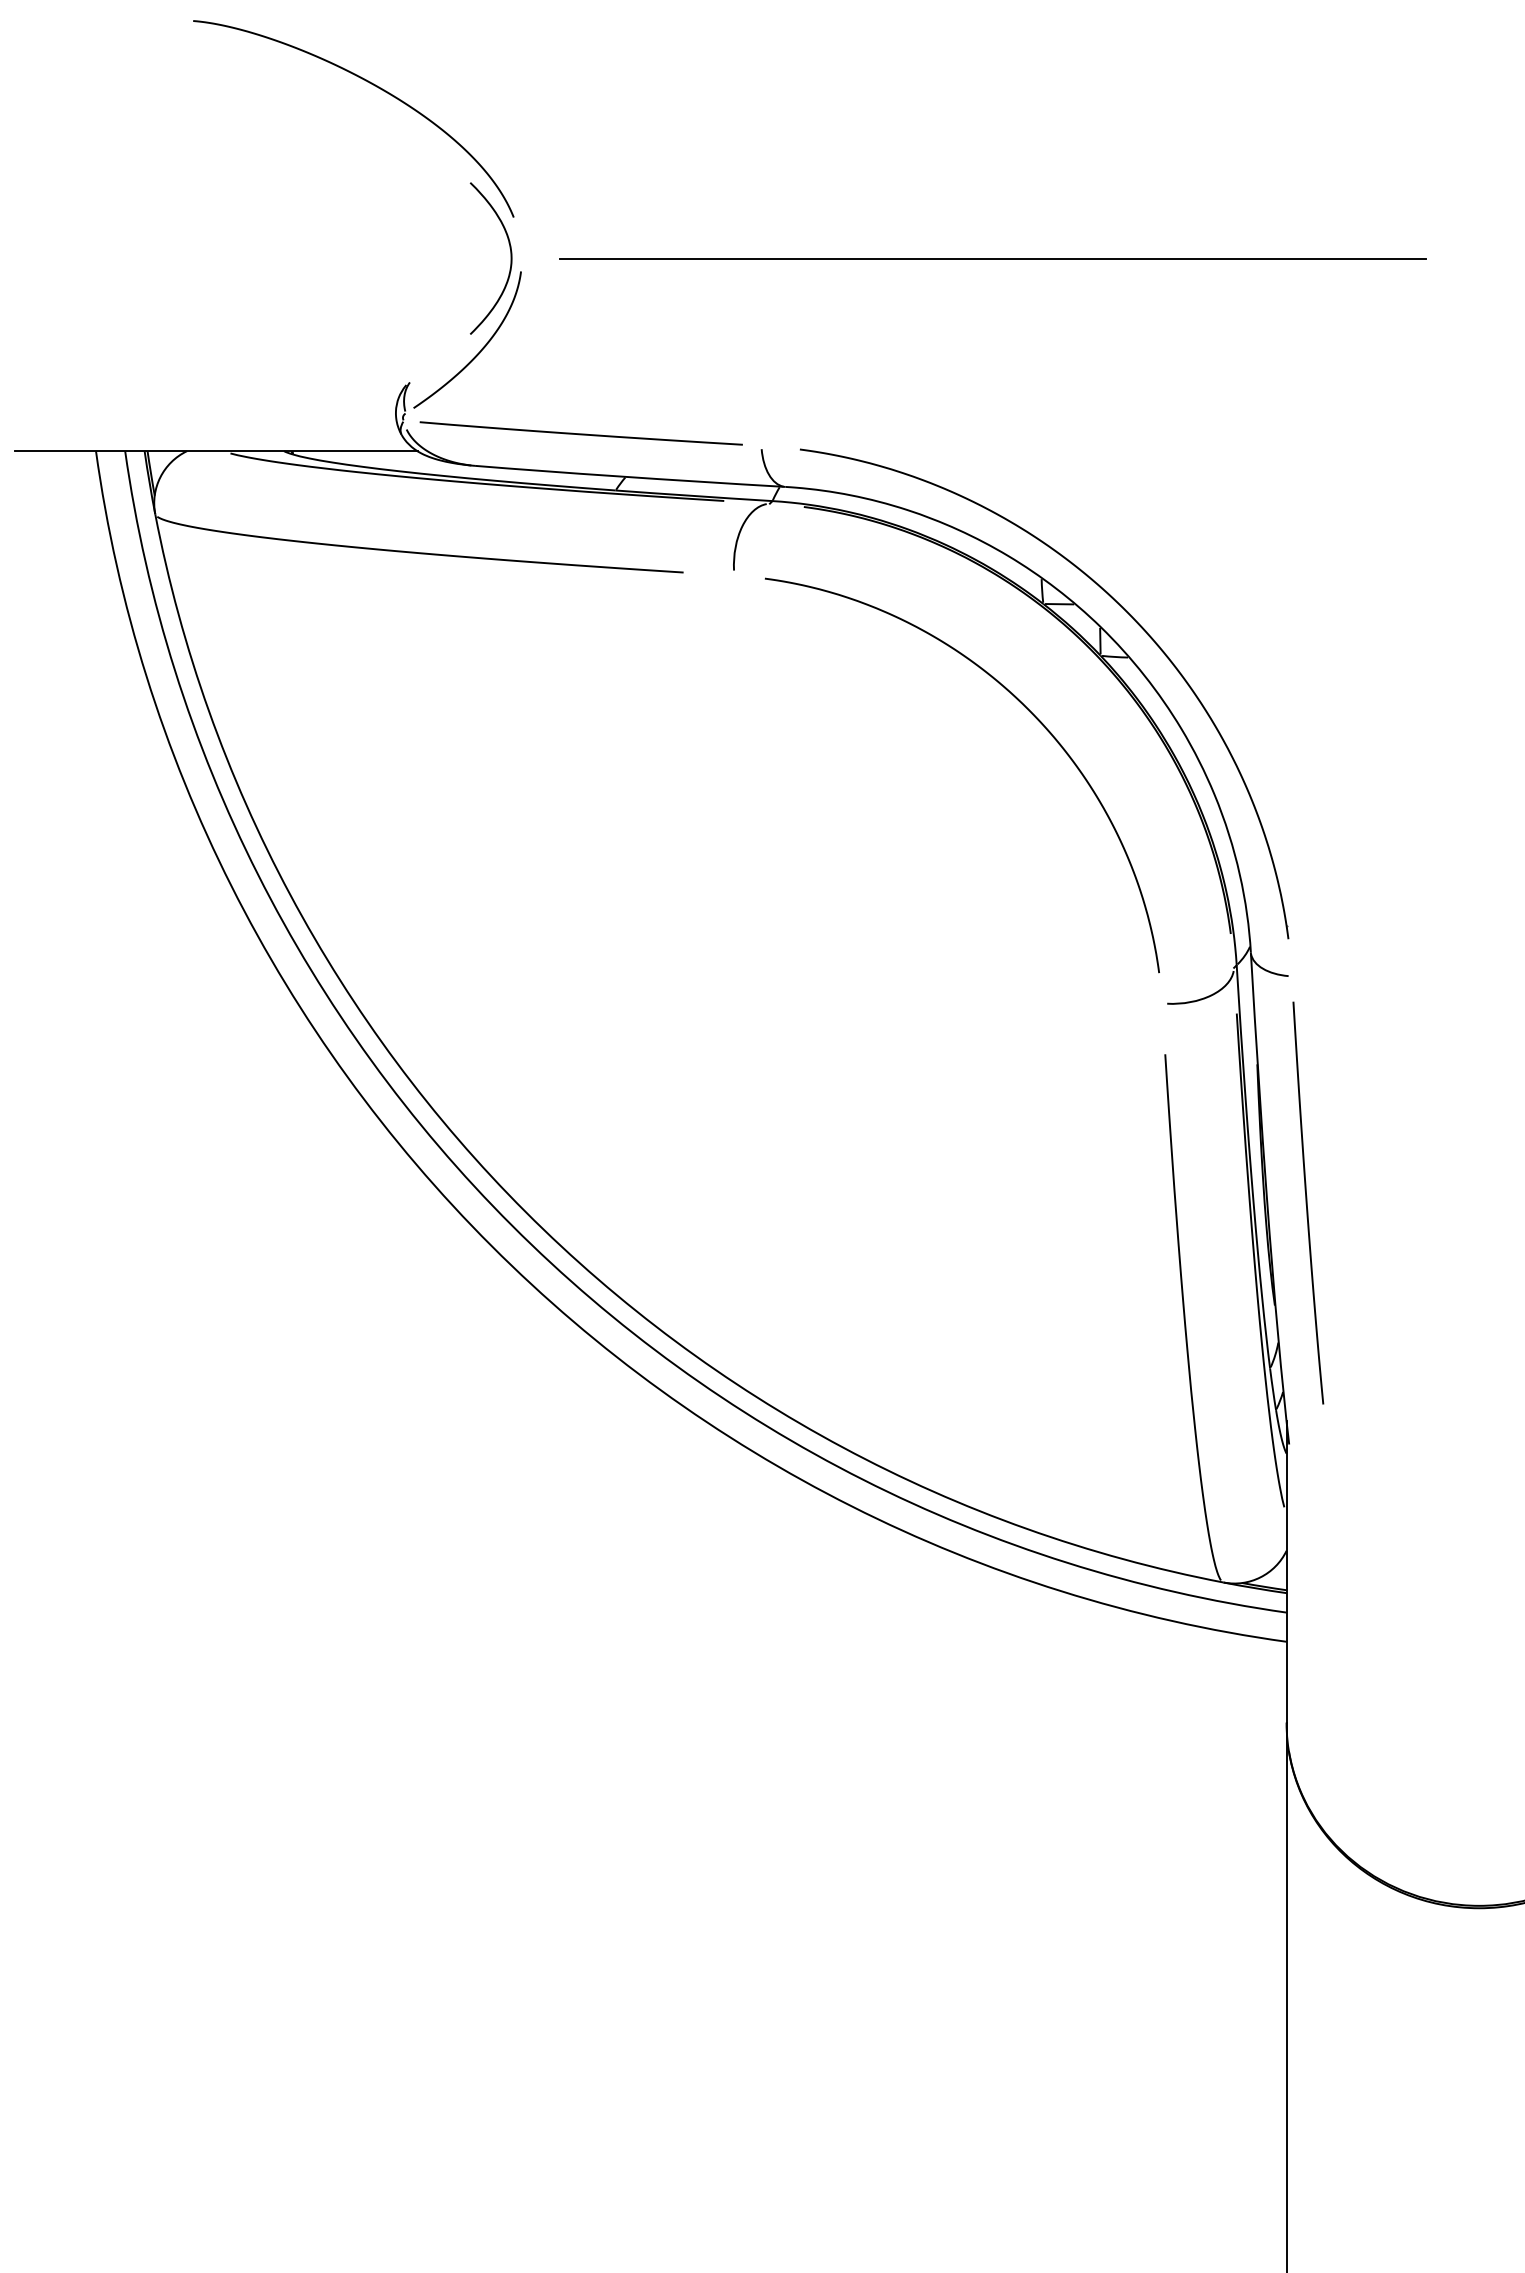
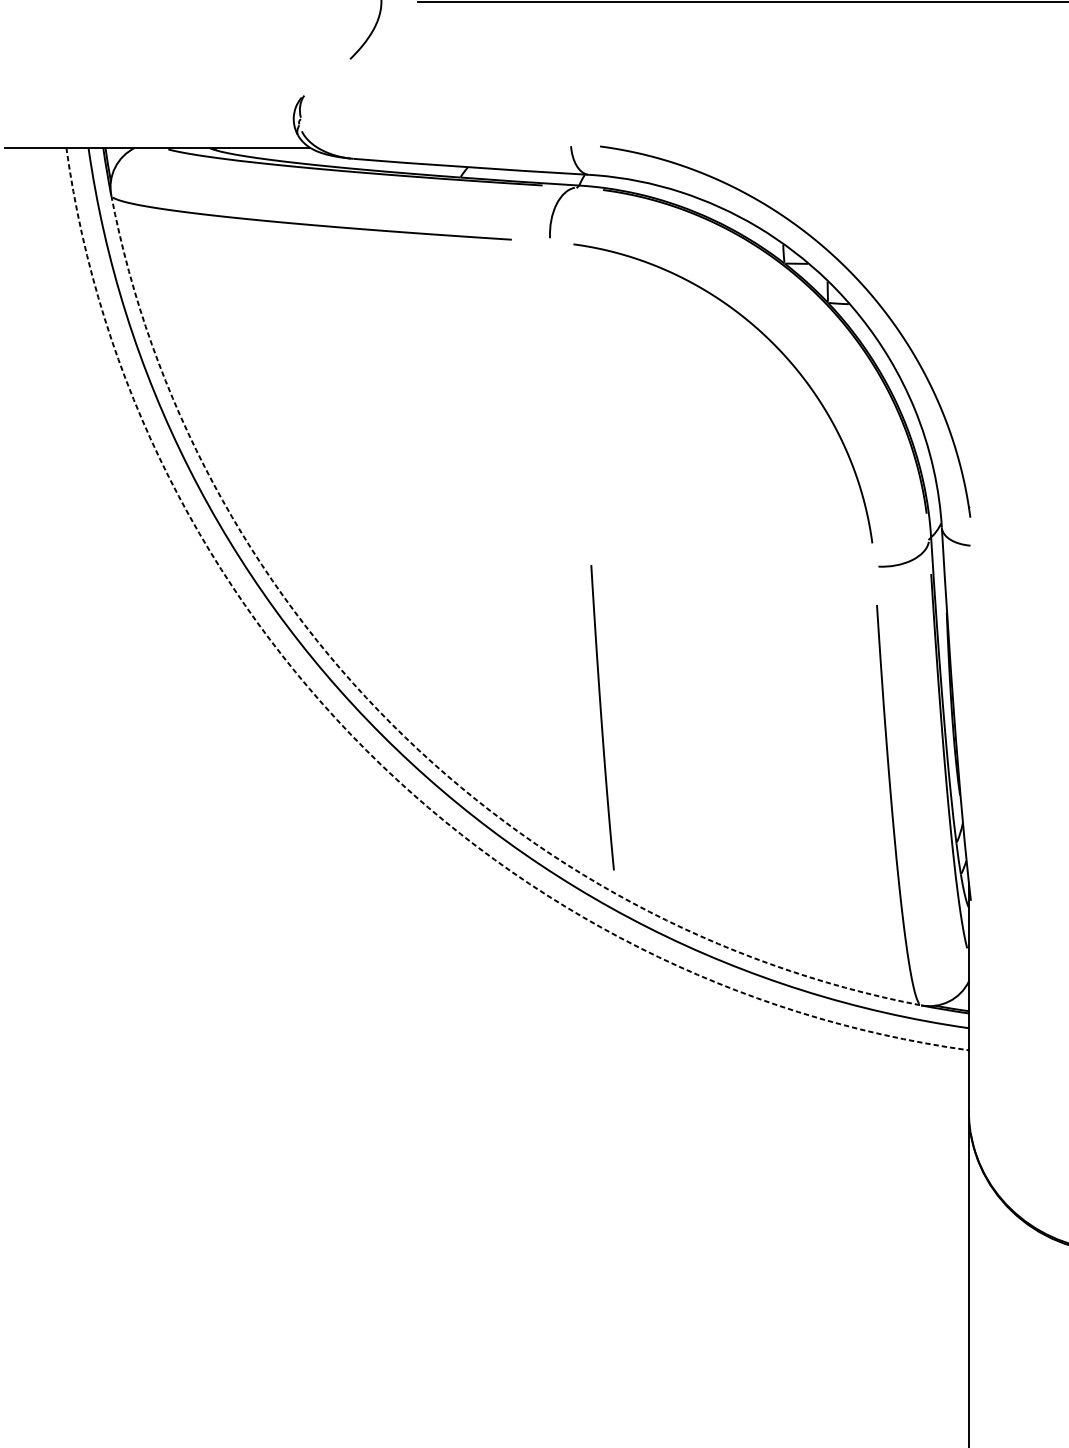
curve: (481, 348) -> (358, 69), removed
curve: (580, 433) -> (433, 134), removed
curve: (1307, 1202) -> (601, 717), moved
arc: (525, 1212) -> (391, 724), solid -> dashed
arc: (491, 1246) -> (366, 750), solid -> dashed

